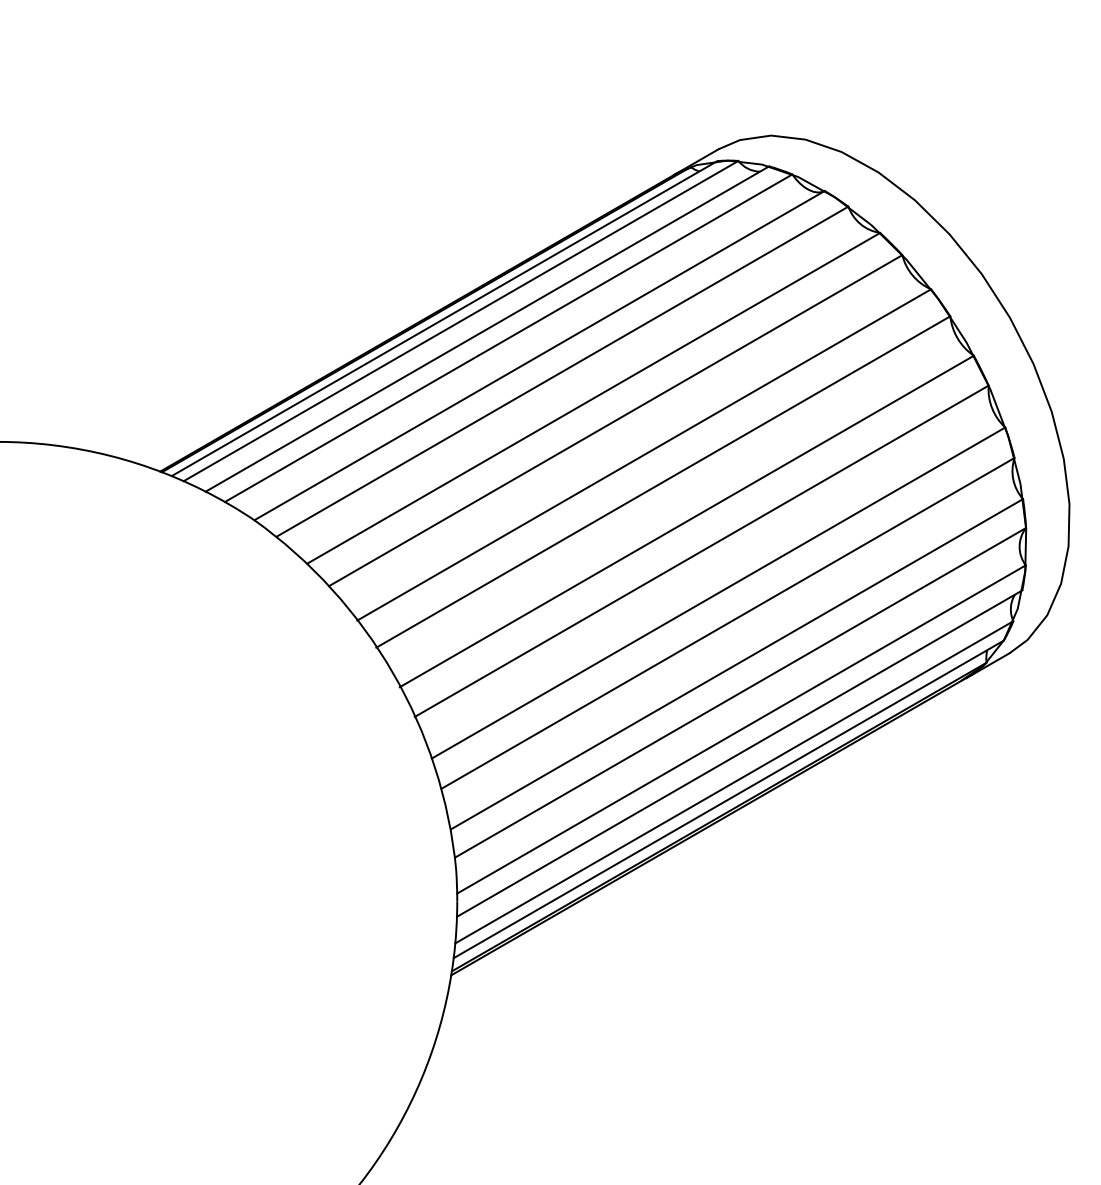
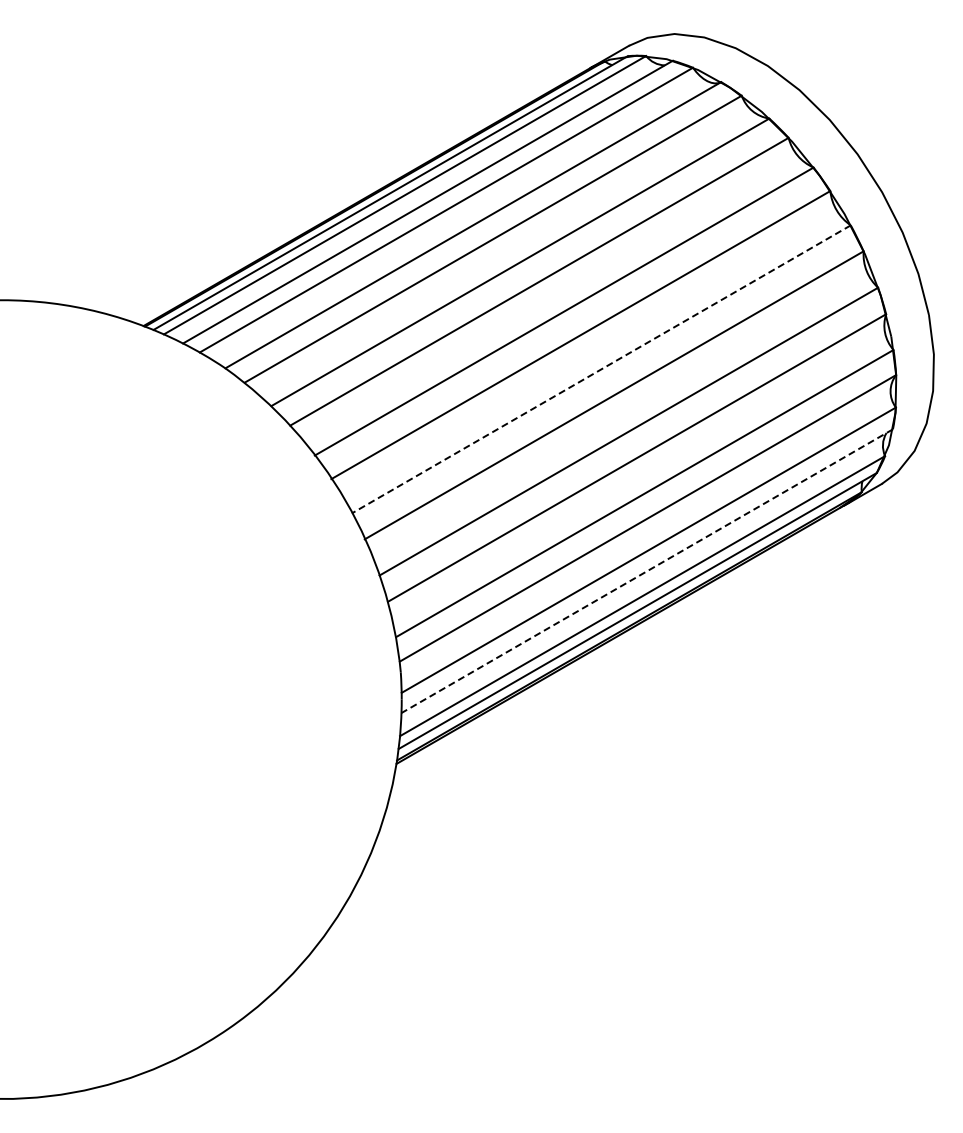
line: (685, 521) -> (600, 369), solid -> dashed
line: (739, 753) -> (647, 571), solid -> dashed

